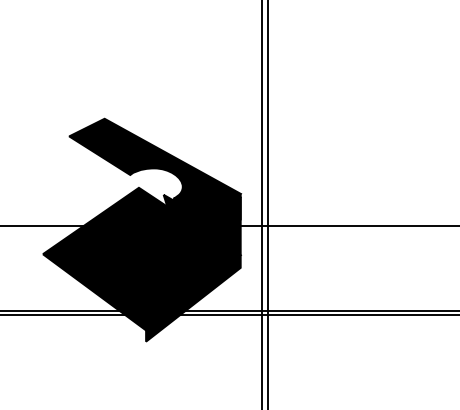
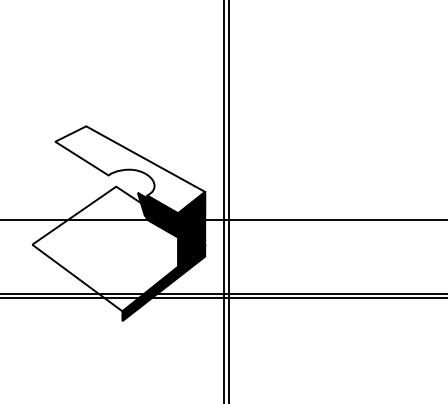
fill: (155, 168) -> (130, 169), removed
fill: (141, 258) -> (118, 248), removed

